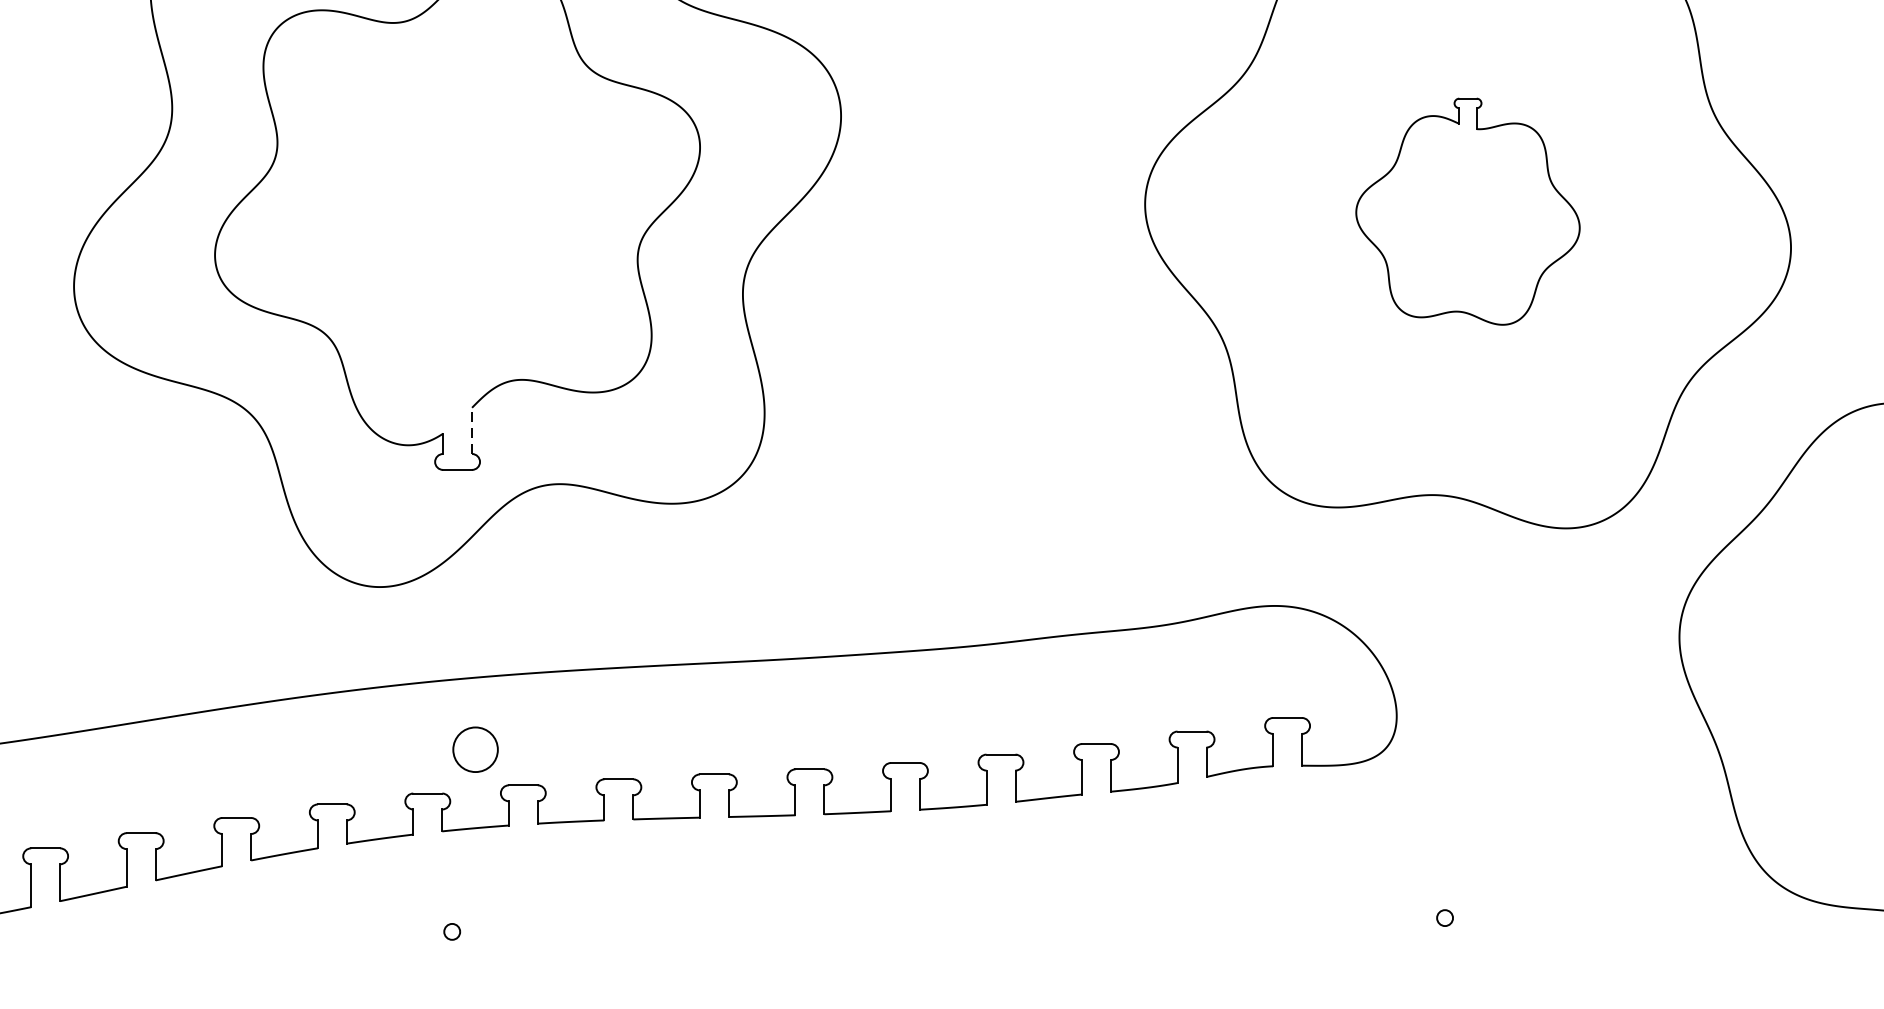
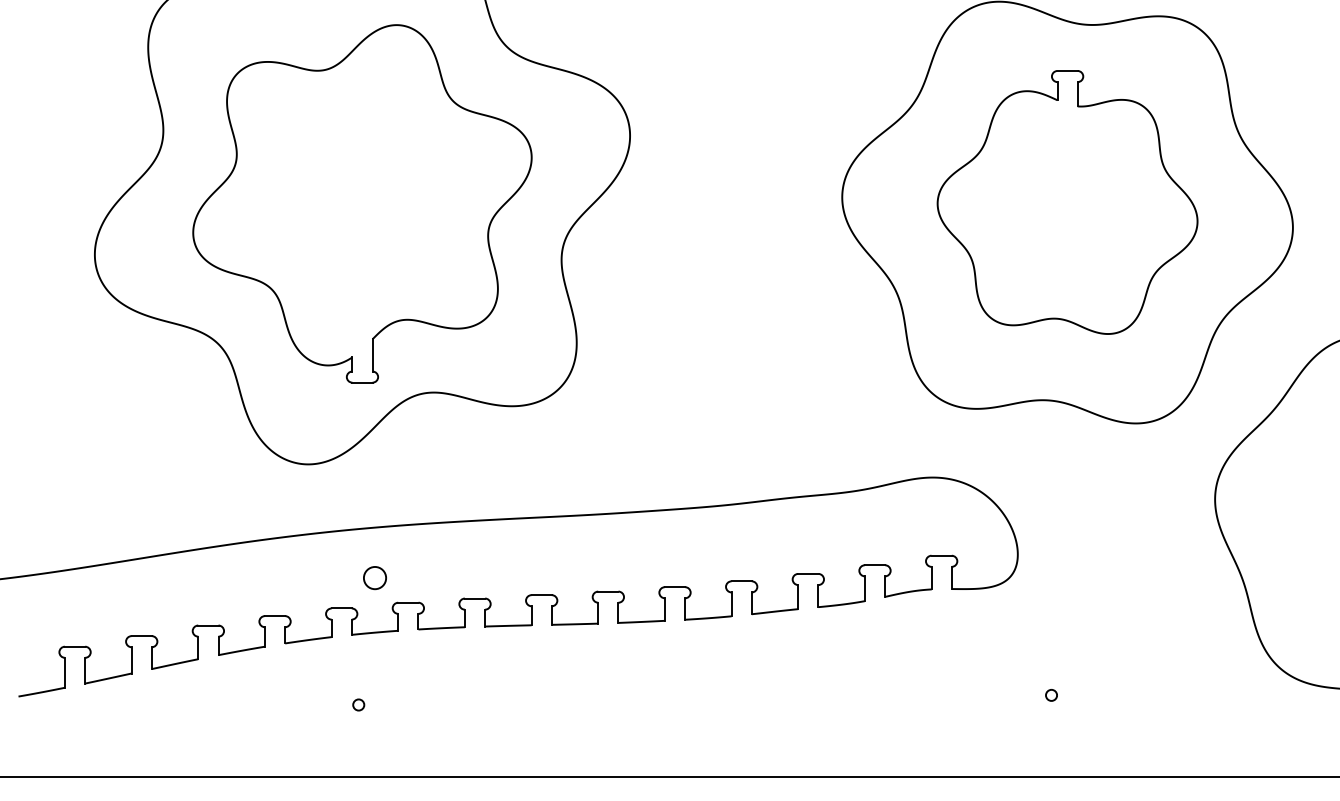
part: (1467, 211) -> (1067, 202), size x1.67
line: (471, 429) -> (372, 354), dashed -> solid
circle: (474, 750) -> (374, 578), size x0.71

